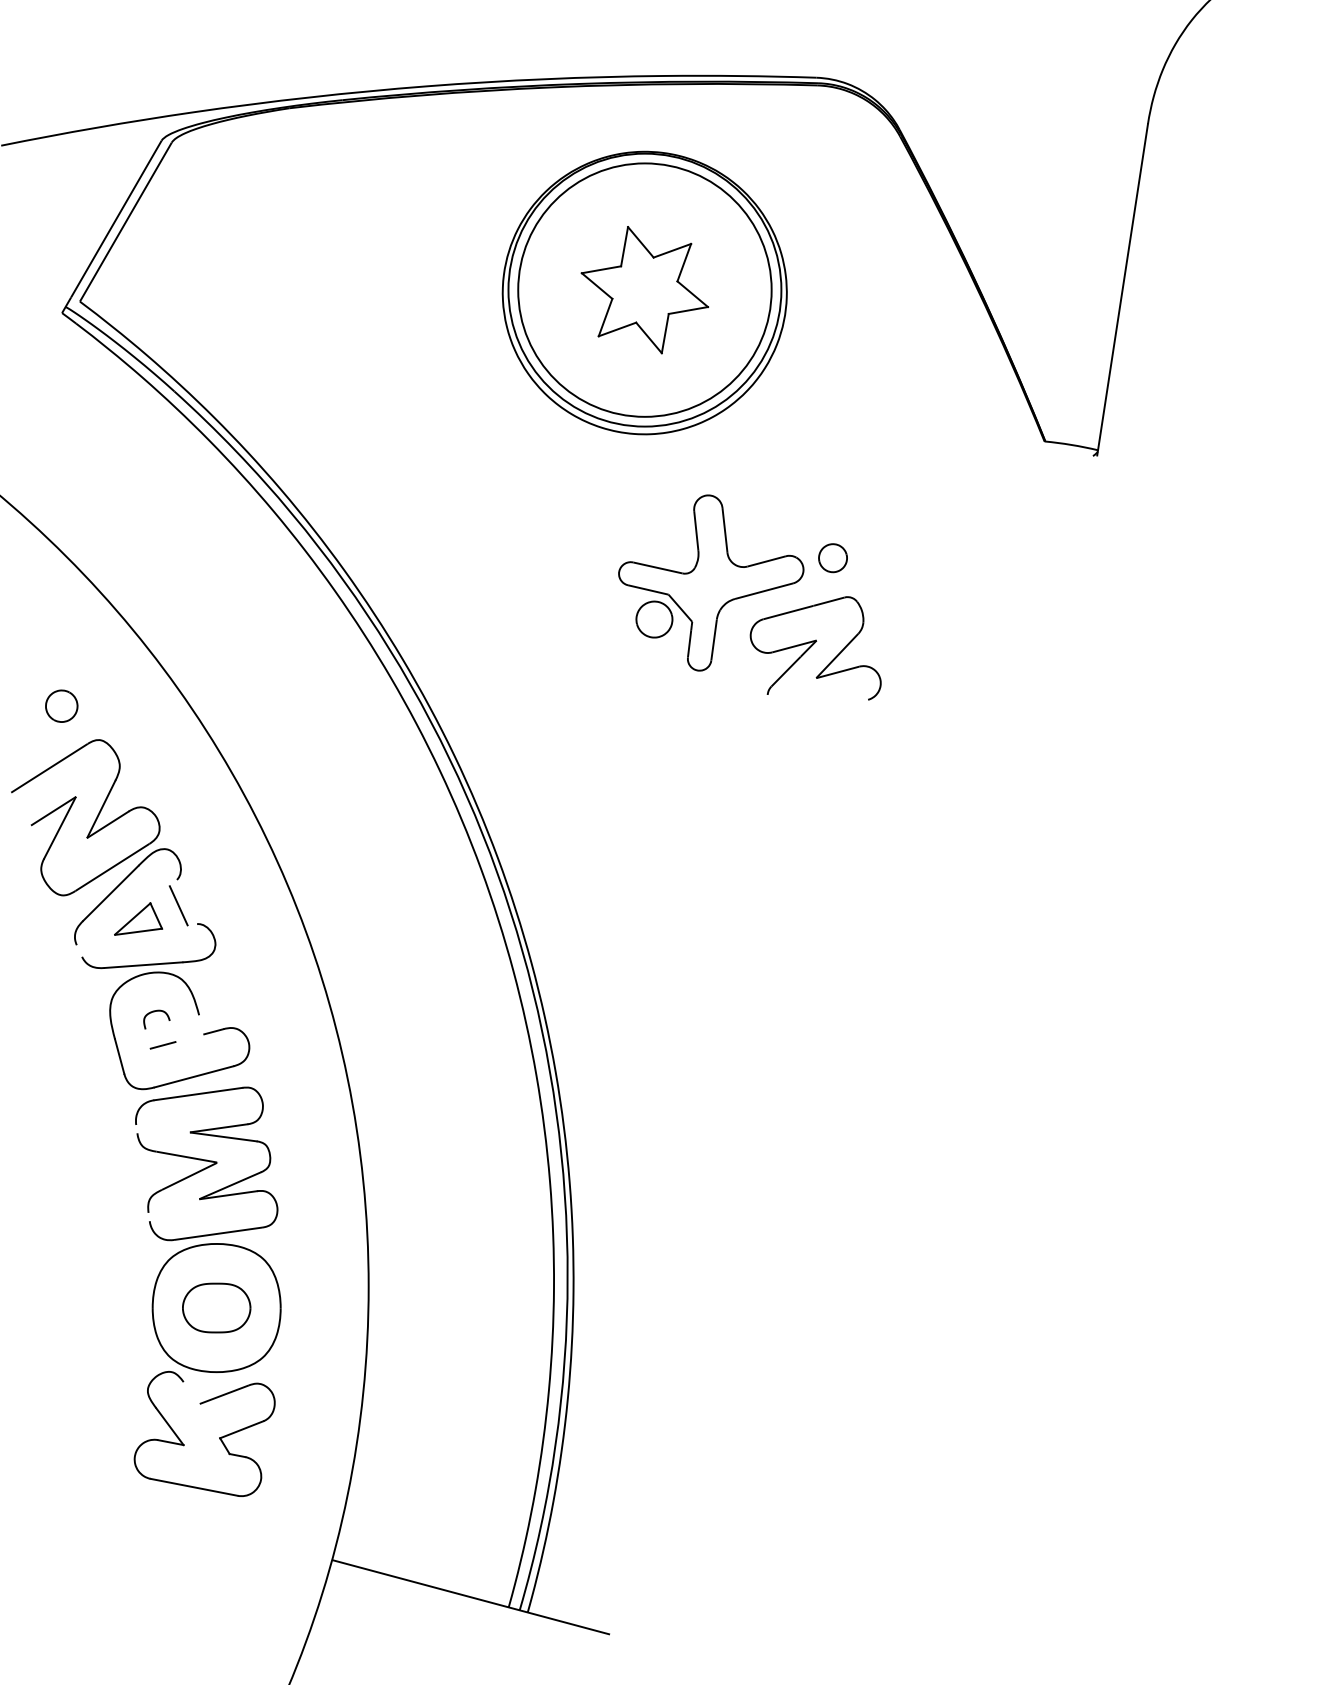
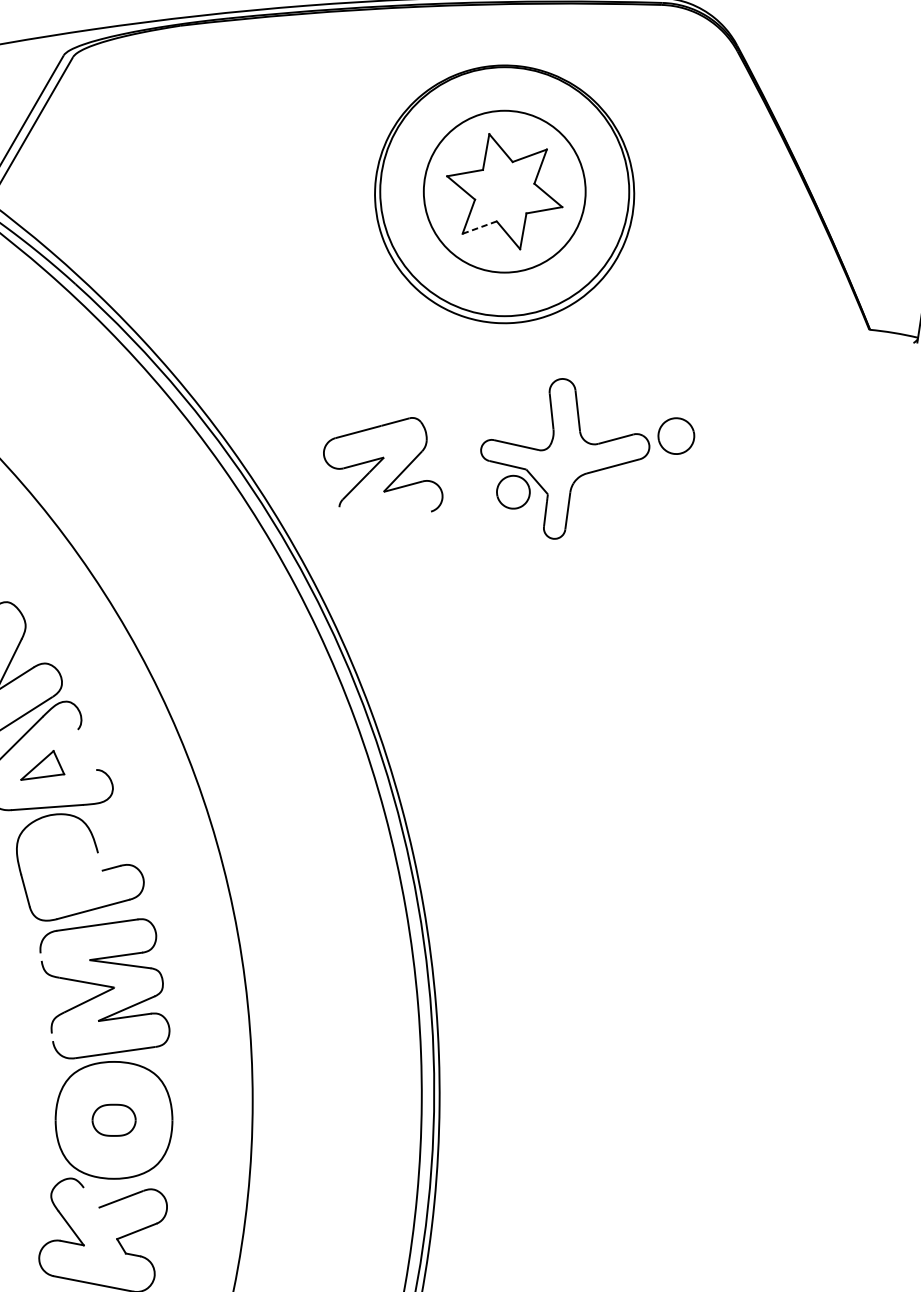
circle: (644, 289) -> (504, 191), size x0.7
line: (617, 329) -> (479, 227), solid -> dashed
part: (832, 558) -> (675, 436), size x1.4
part: (815, 648) -> (383, 464), moved
line: (178, 905) -> (79, 753), removed
curve: (154, 1012) -> (57, 850), removed
line: (162, 1045) -> (64, 880), removed
part: (216, 1307) -> (113, 1119), size x0.7

